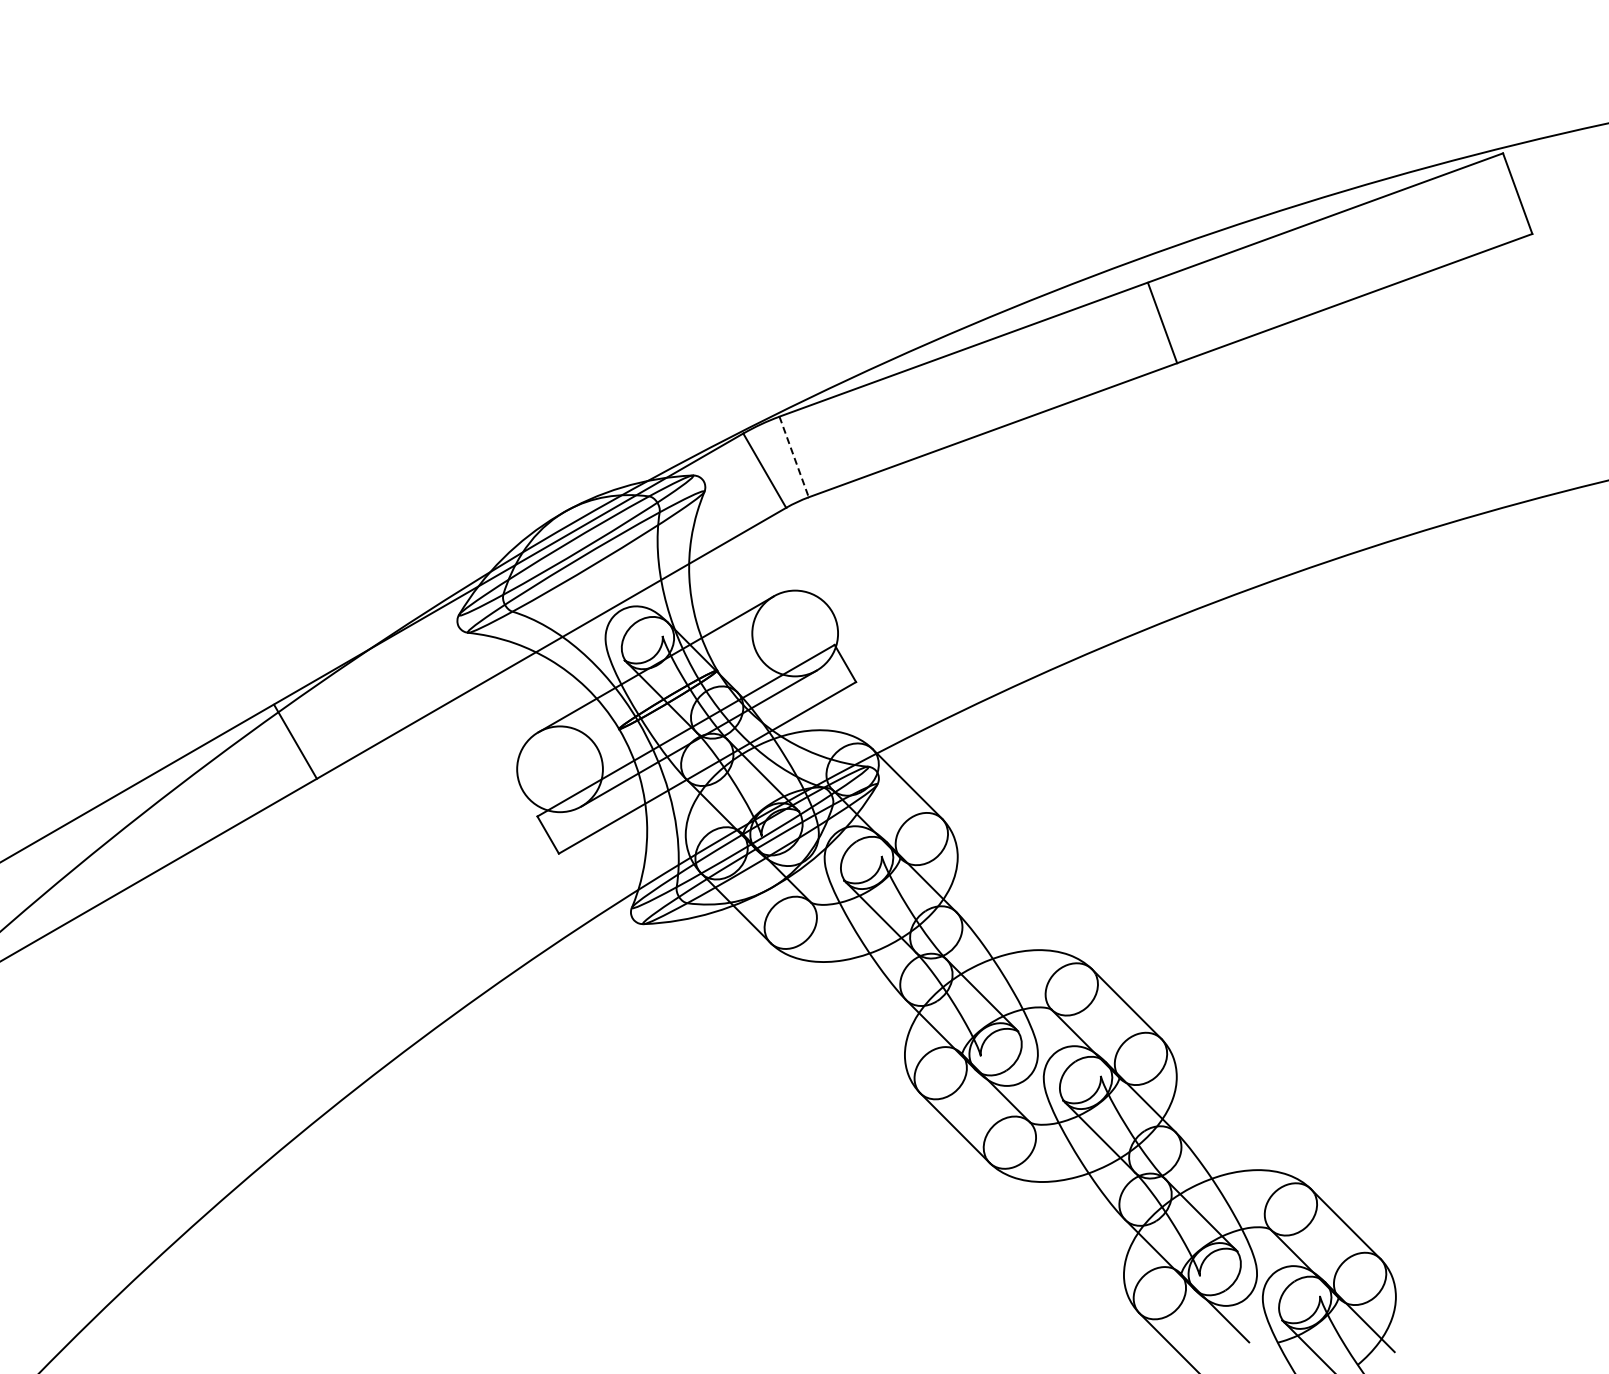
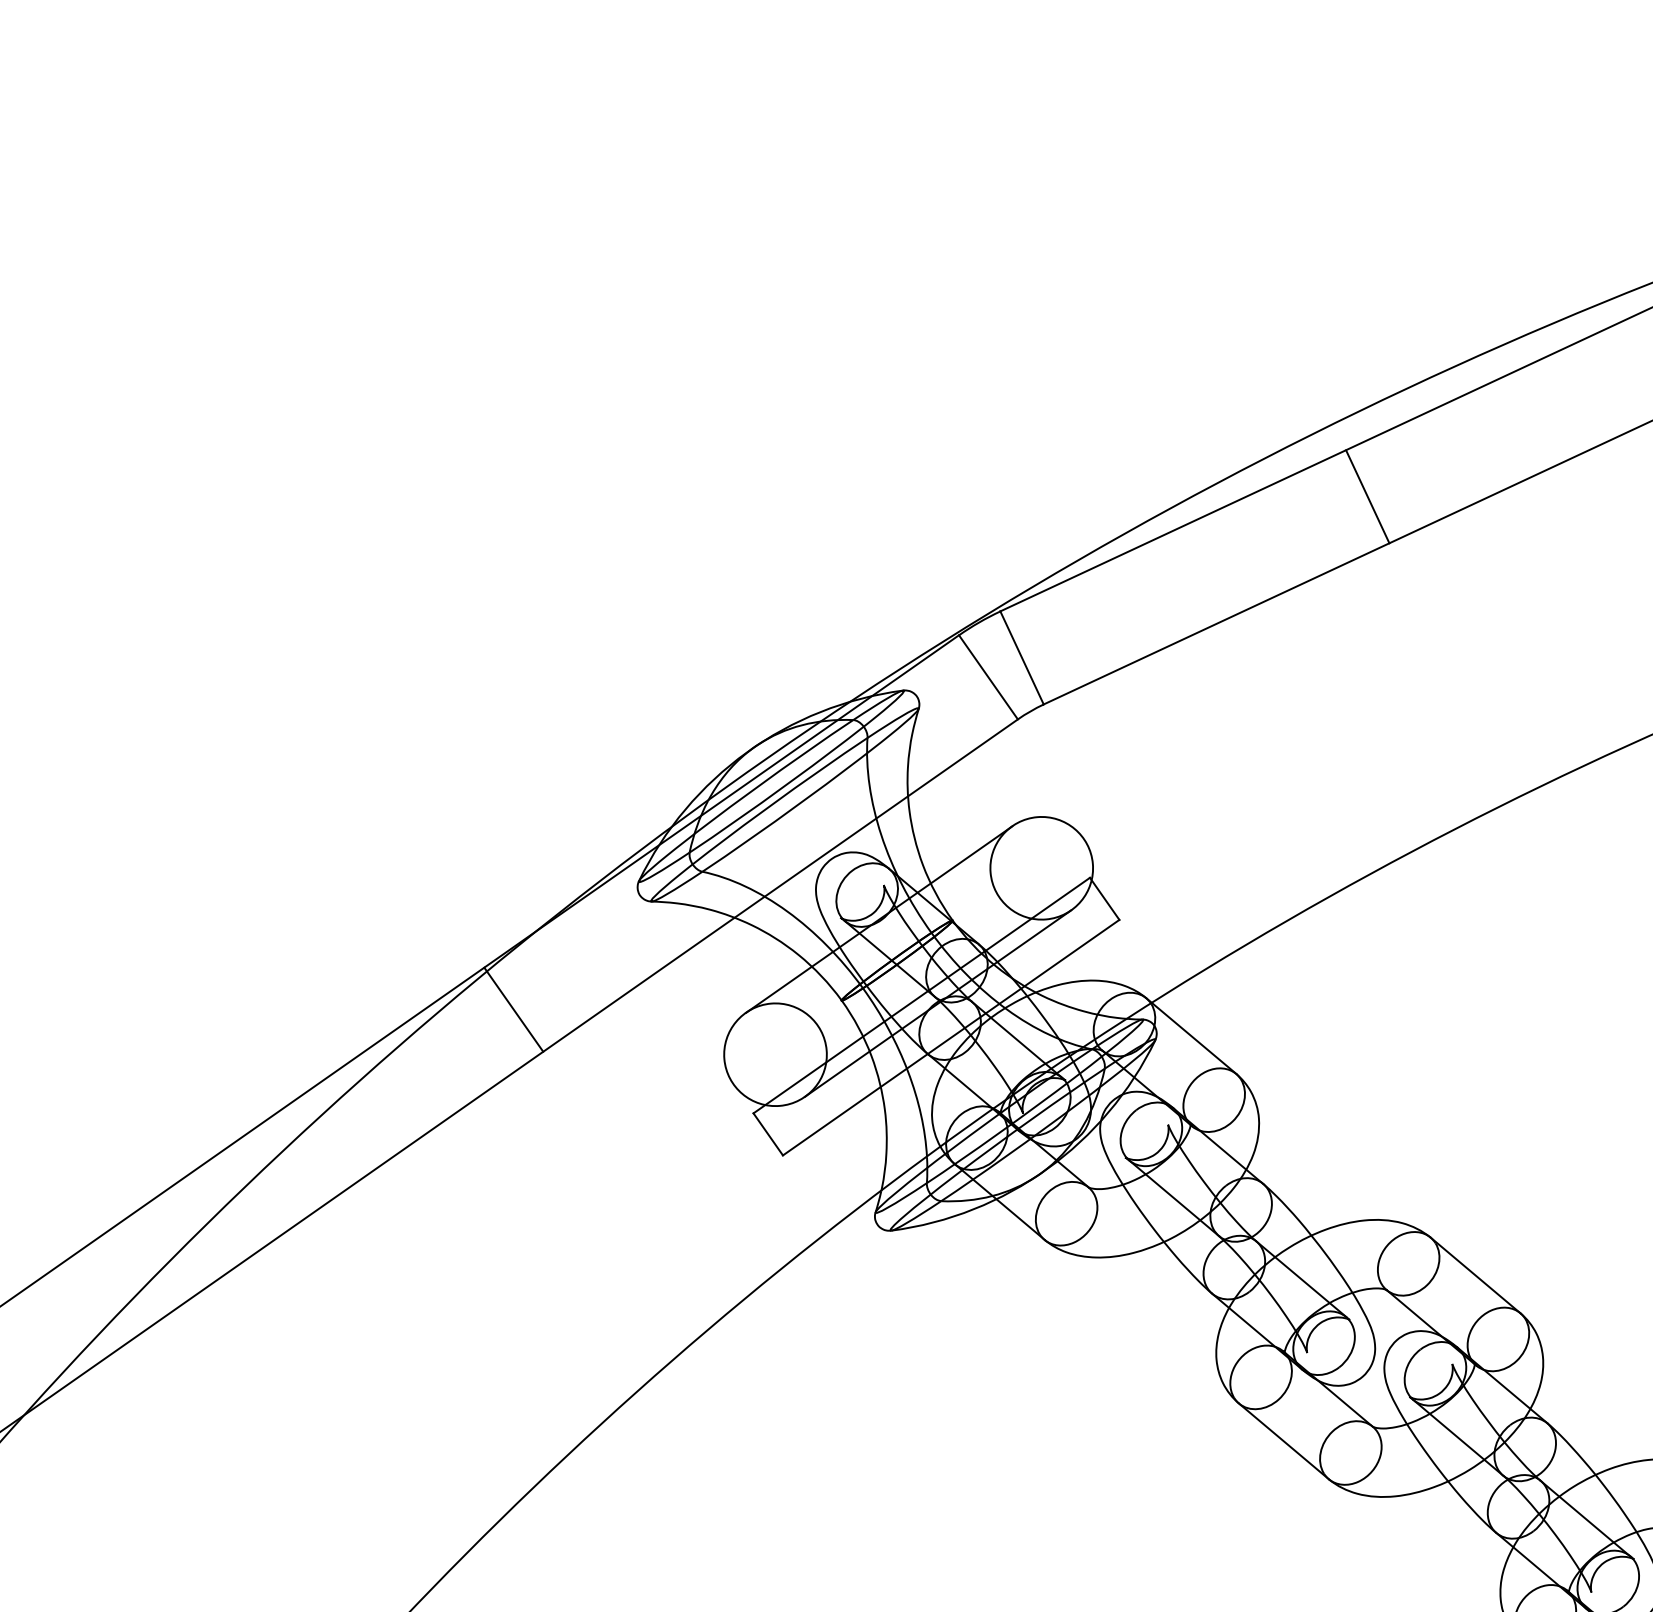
line: (1162, 322) -> (1367, 496), moved
line: (794, 456) -> (1022, 657), dashed -> solid
line: (295, 741) -> (513, 1009), moved

